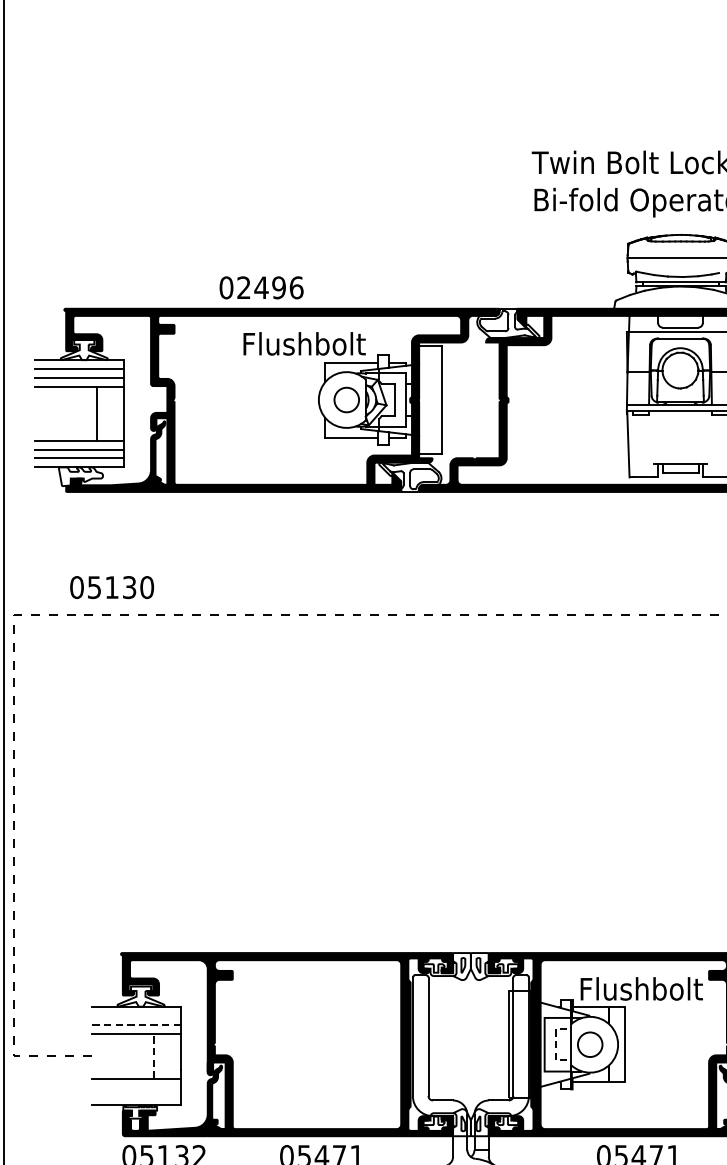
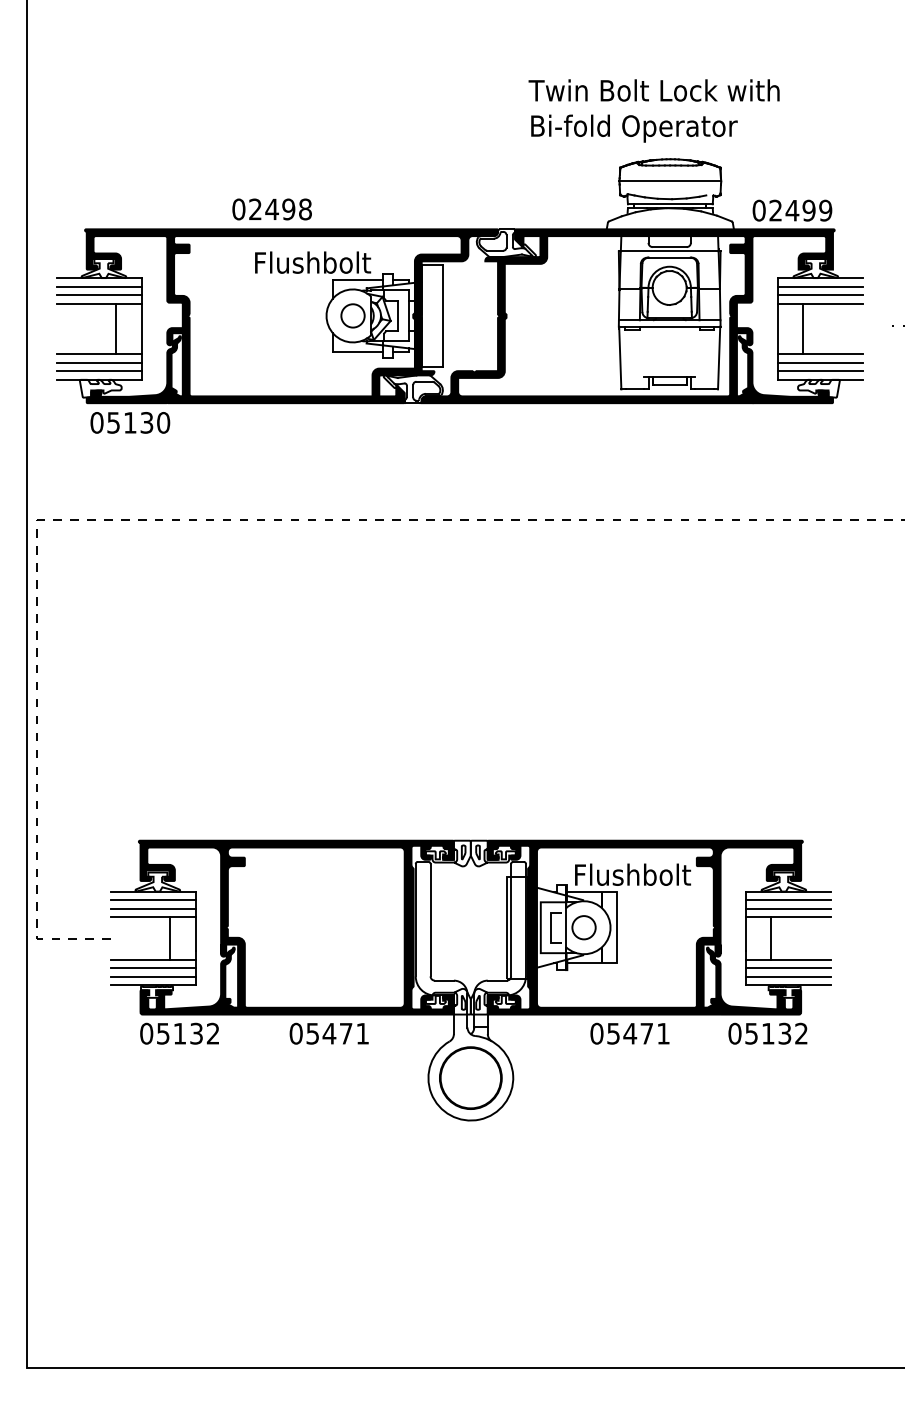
text: (296, 287) -> (305, 209), 02496 -> 02498
text: (112, 587) -> (130, 422), moved
line: (135, 1016) -> (152, 900), added
line: (135, 1024) -> (152, 908), dashed -> solid
line: (555, 1044) -> (551, 927), dashed -> solid
line: (154, 1056) -> (170, 938), dashed -> solid
line: (135, 1087) -> (152, 968), added
line: (135, 1096) -> (152, 976), added

